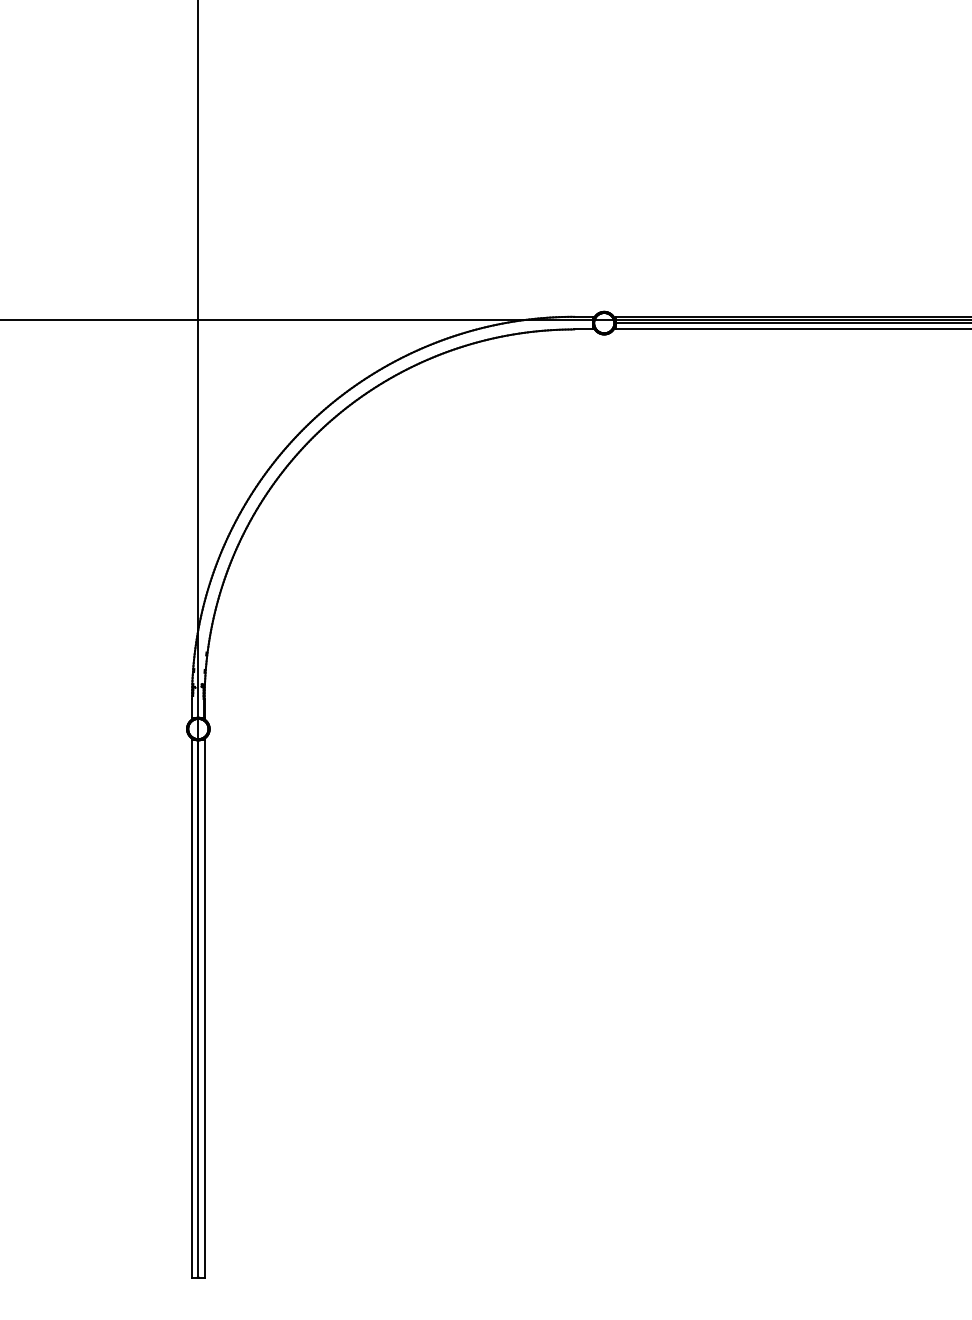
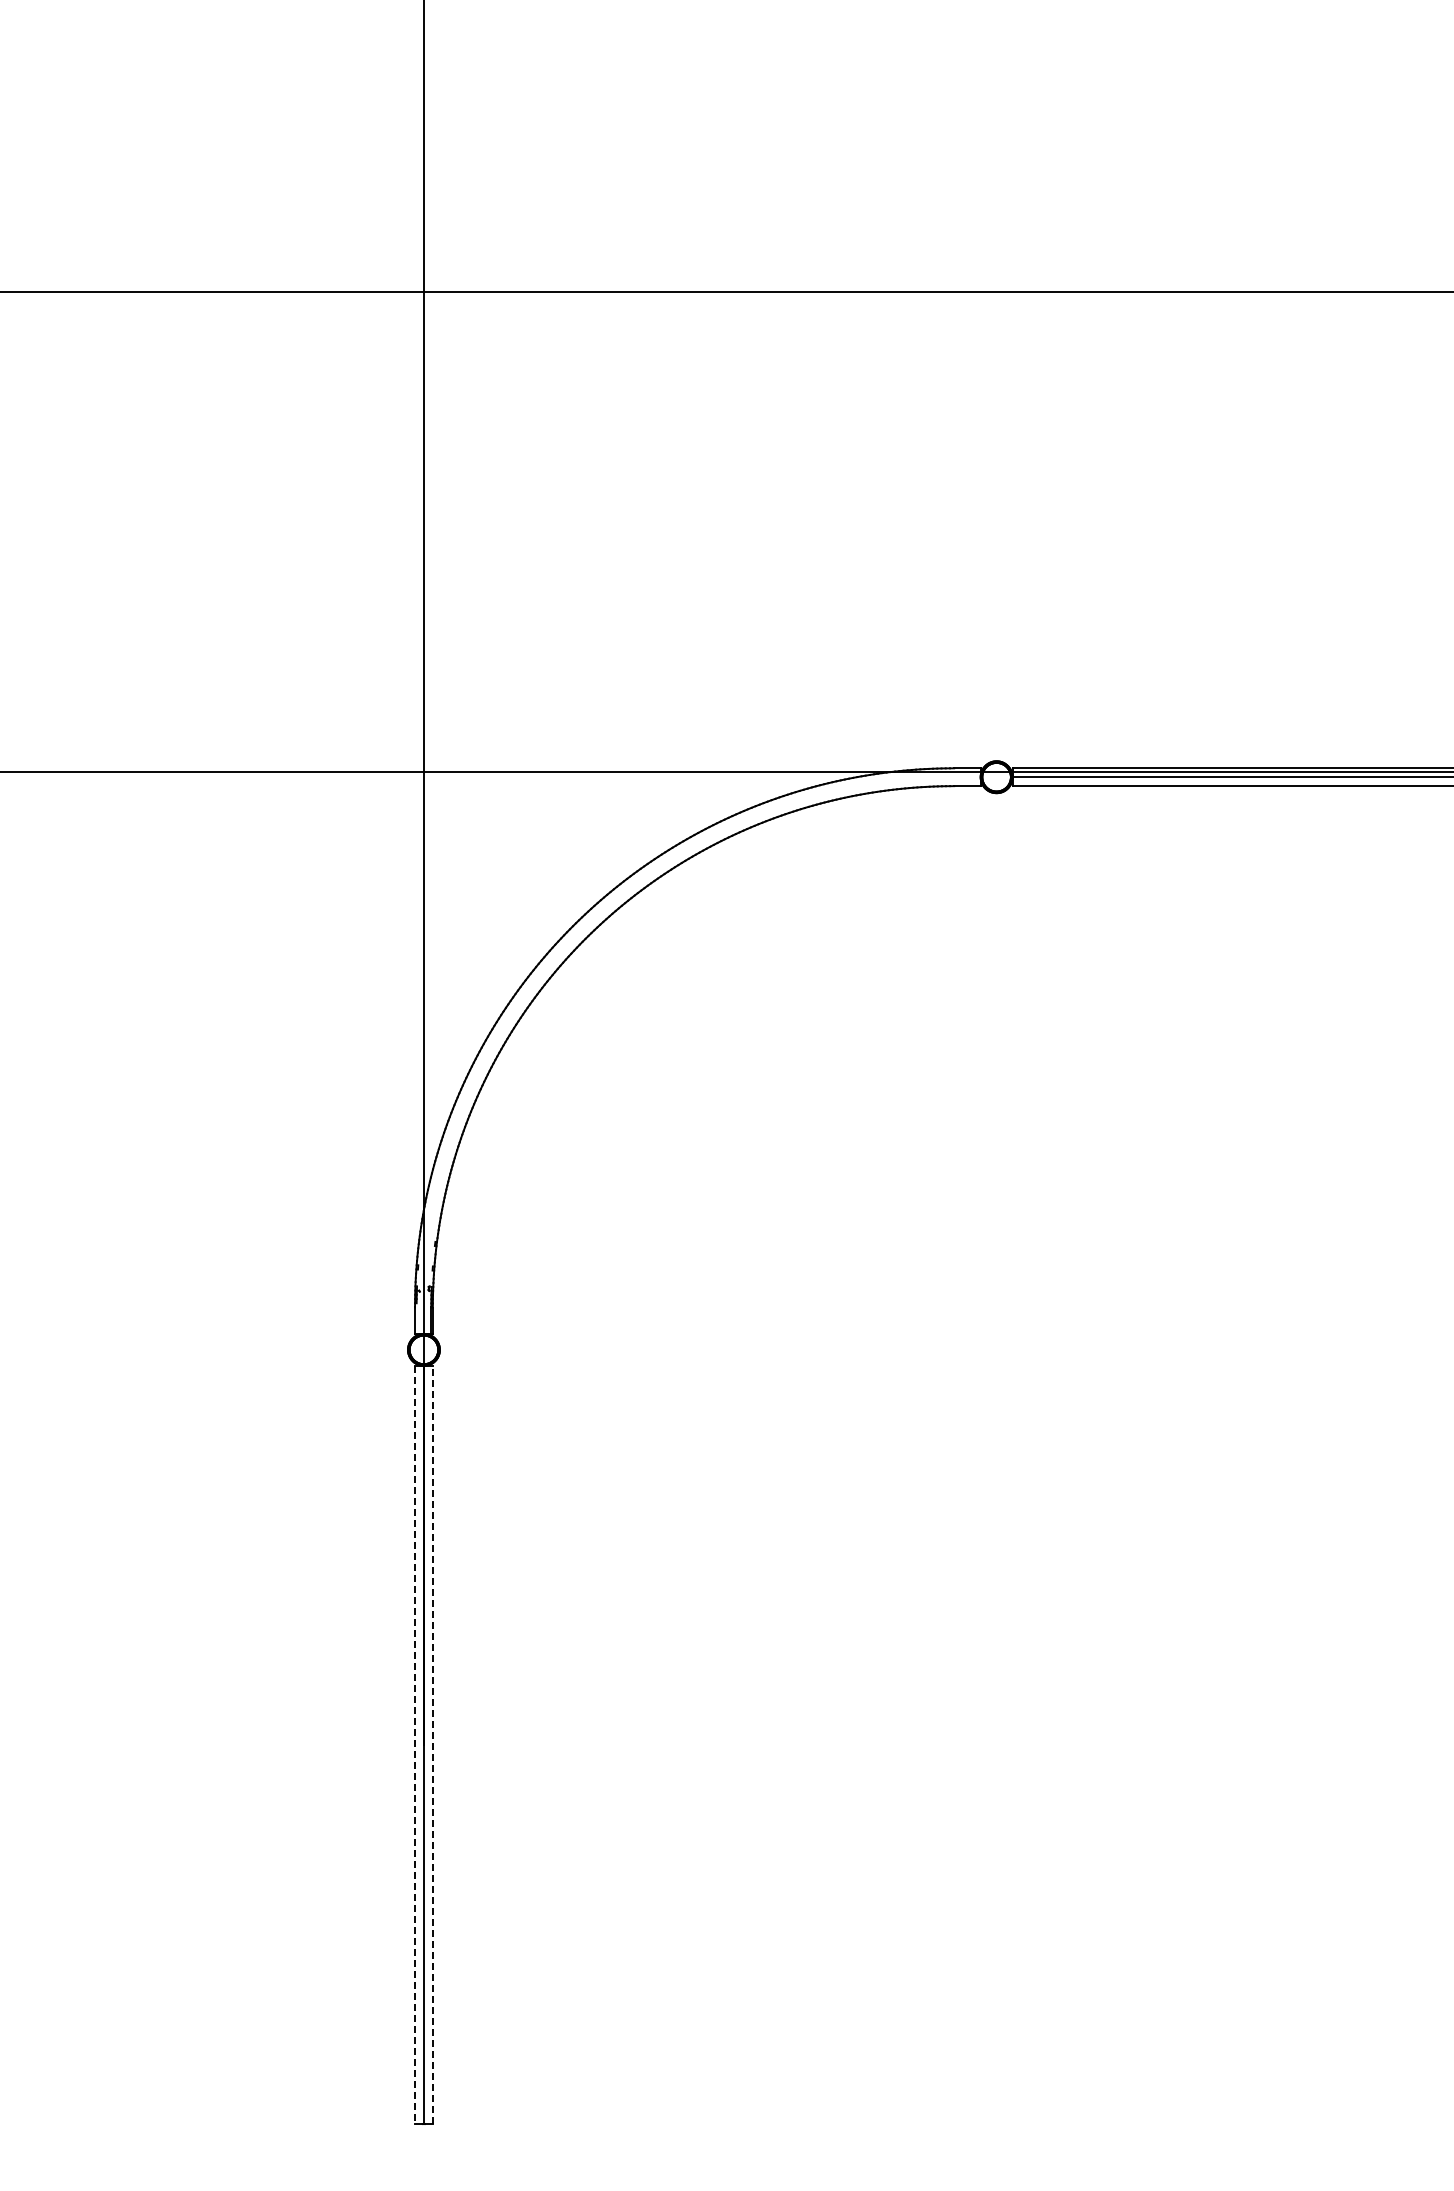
line: (204, 1008) -> (432, 1744), solid -> dashed
line: (192, 1009) -> (415, 1745), solid -> dashed

